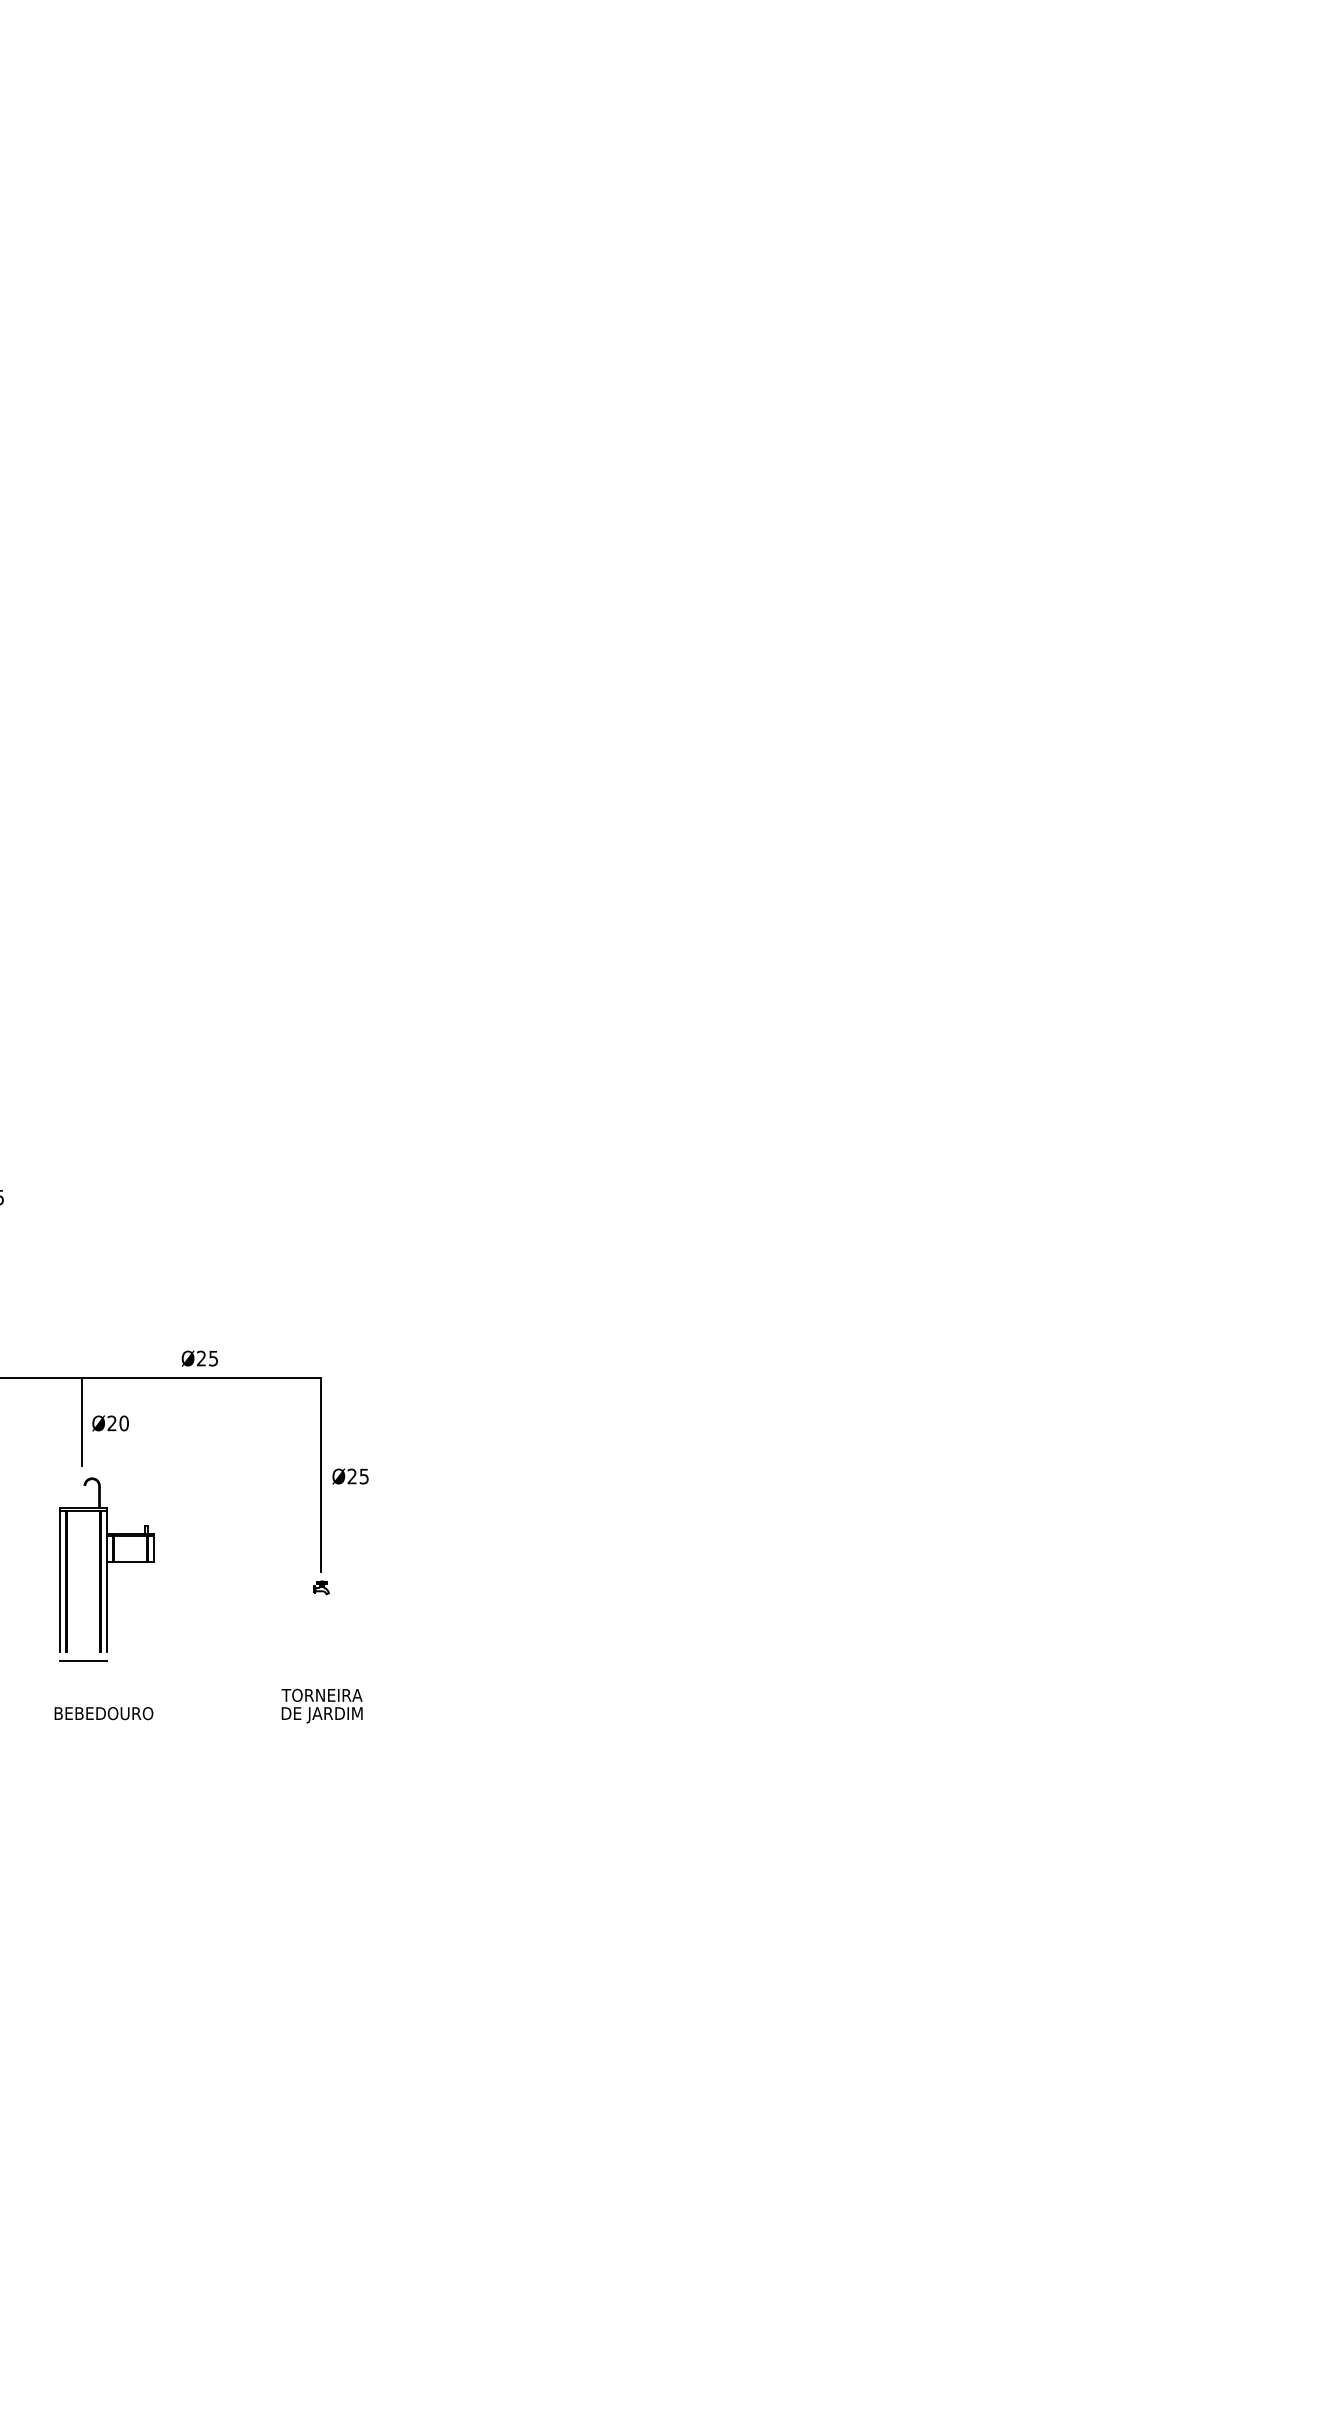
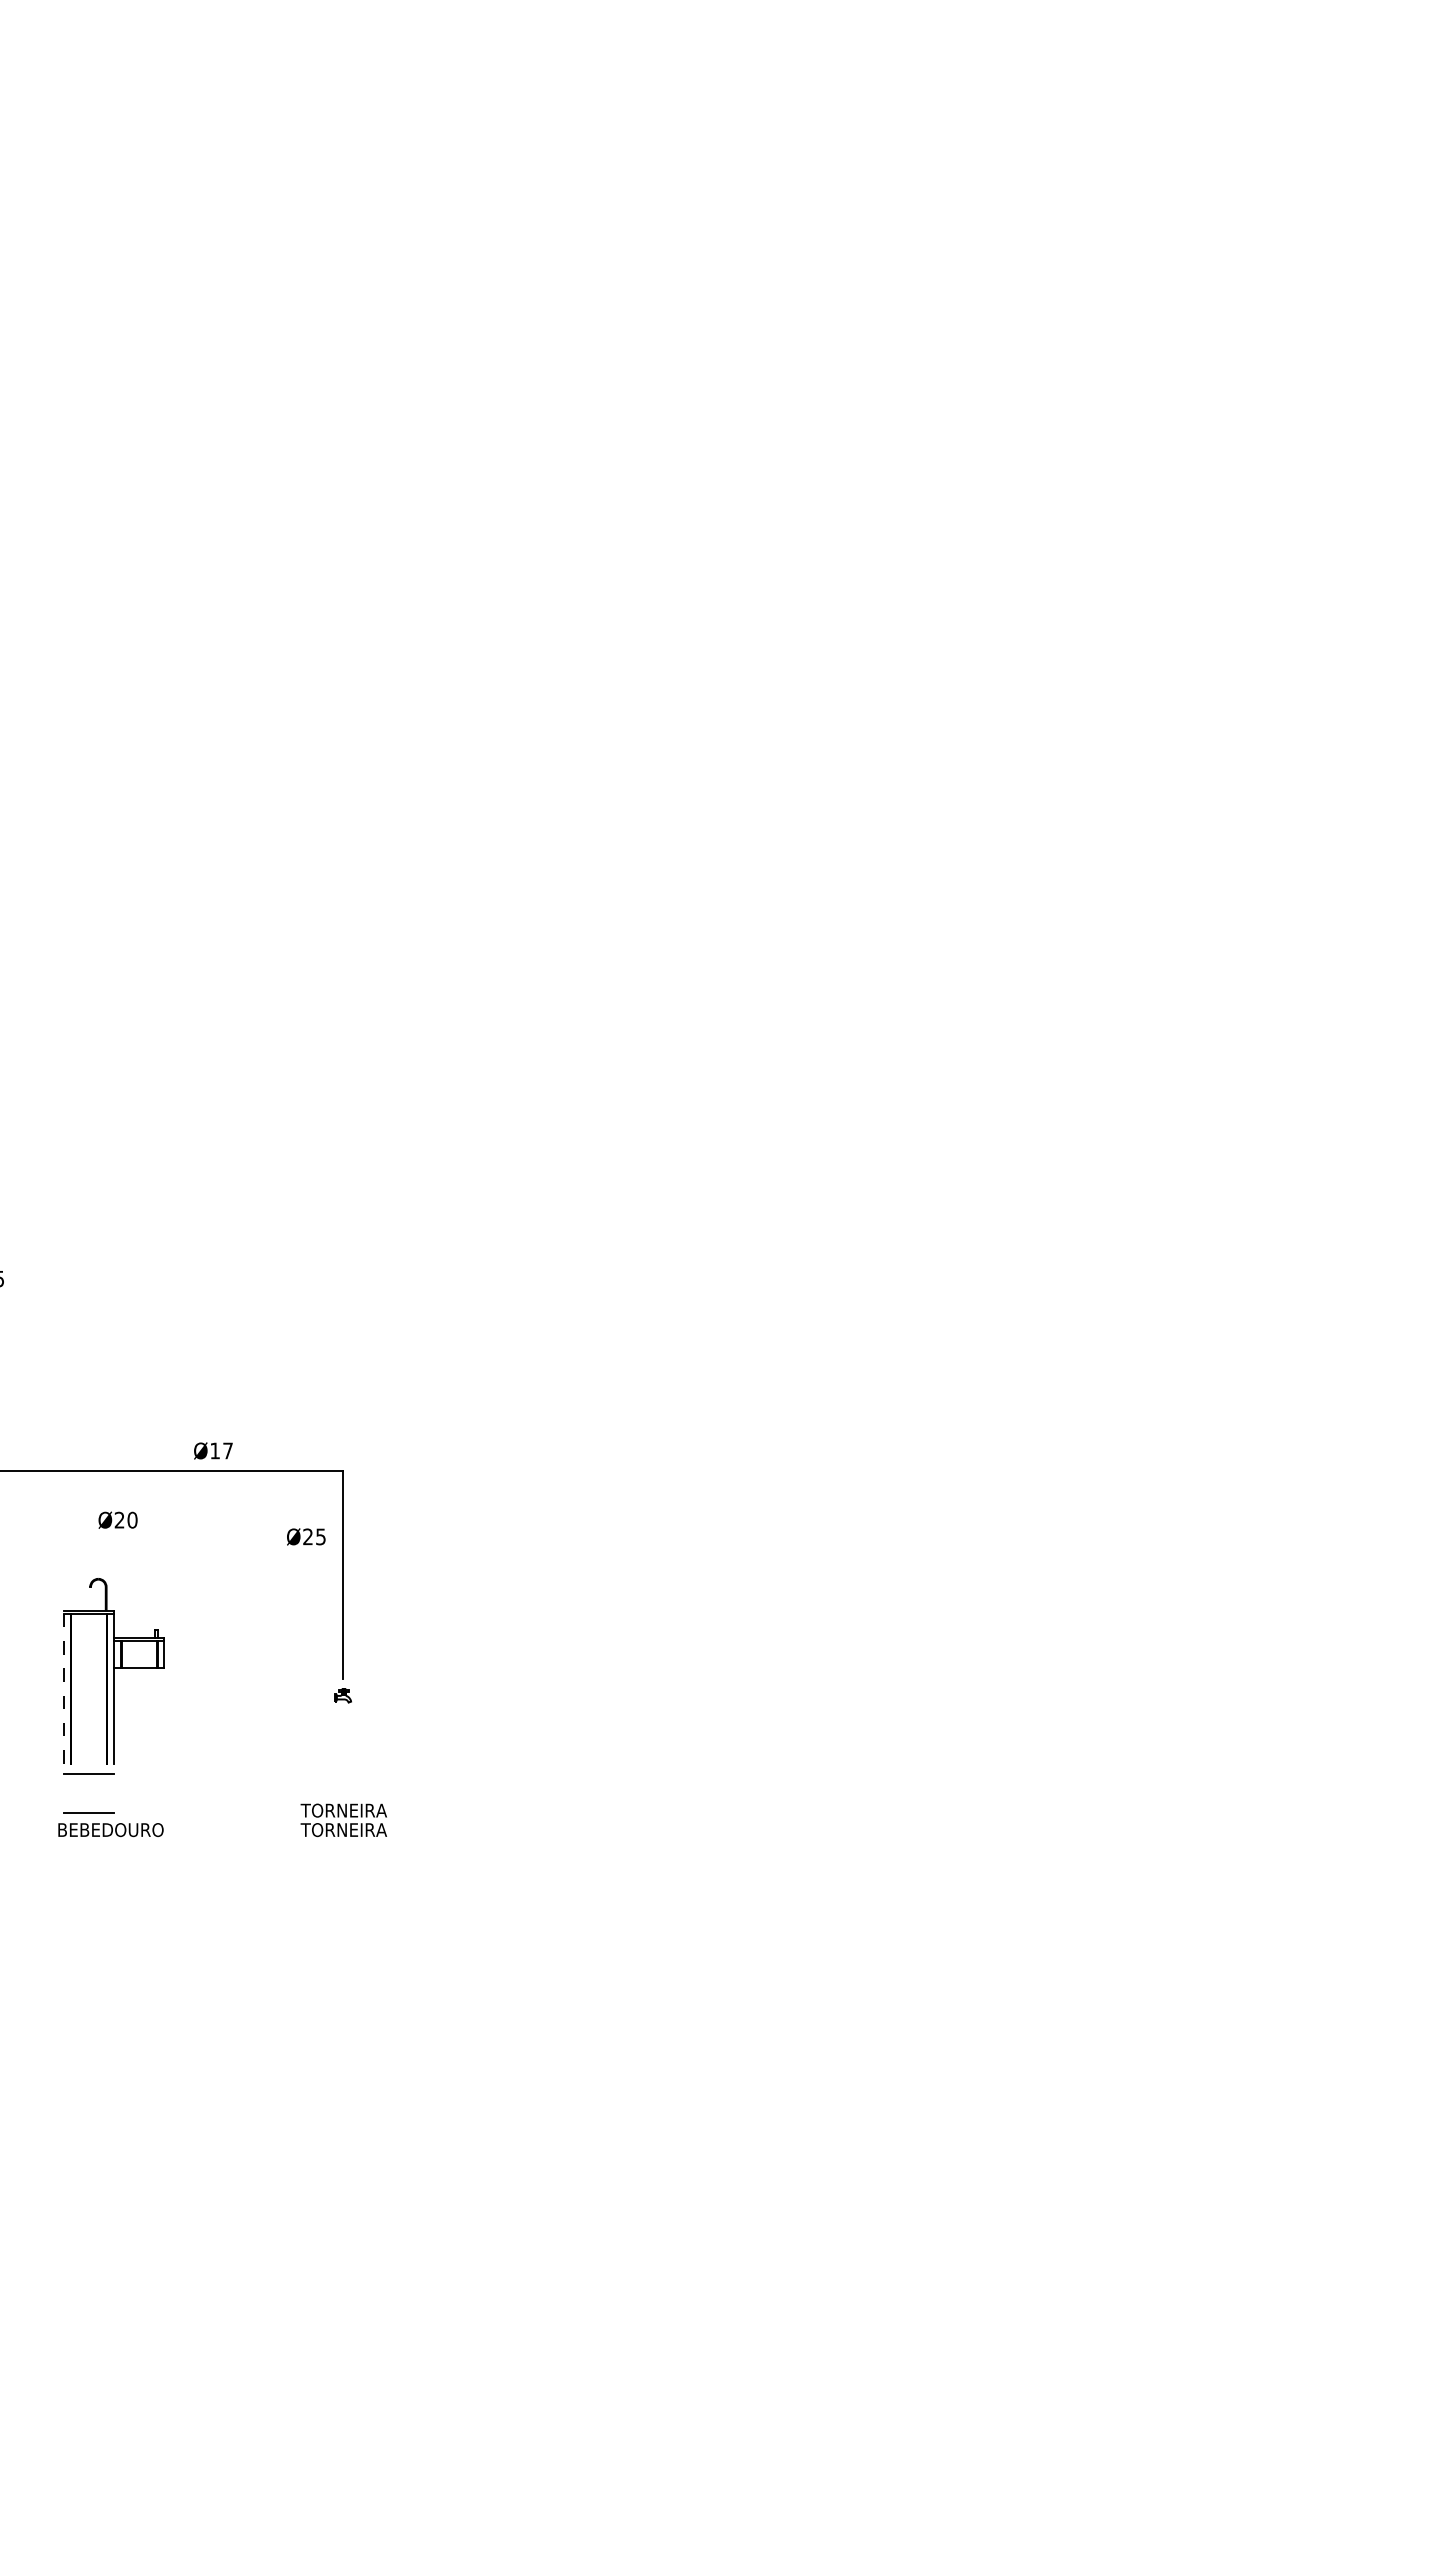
text: (207, 1358) -> (221, 1450), Ø25 -> Ø17
line: (82, 1421) -> (87, 1518), removed
text: (350, 1476) -> (306, 1536), moved
line: (59, 1580) -> (63, 1687), solid -> dashed
line: (82, 1697) -> (88, 1812), added
text: (321, 1714) -> (343, 1831), DE JARDIM -> TORNEIRA

